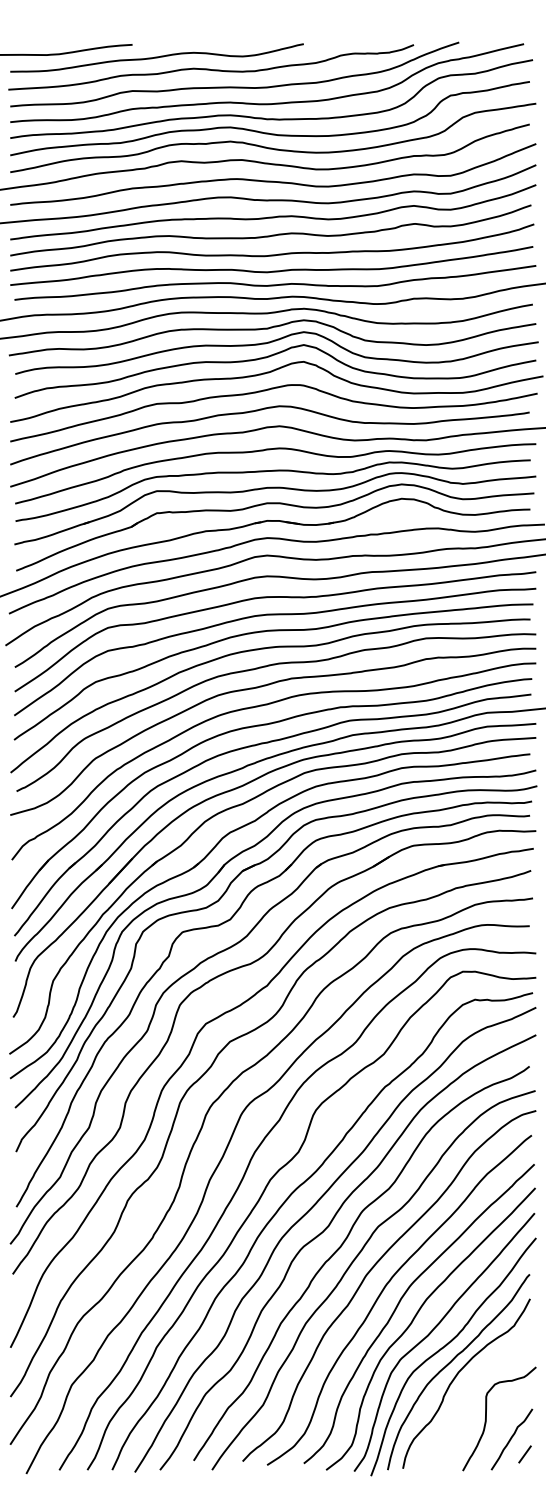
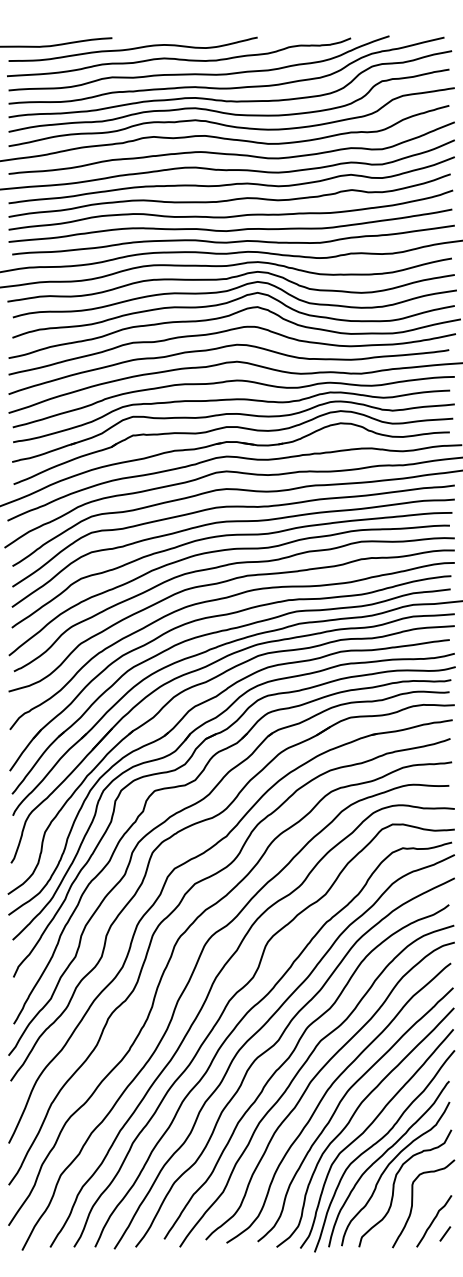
curve: (465, 1400) -> (394, 1188), added

